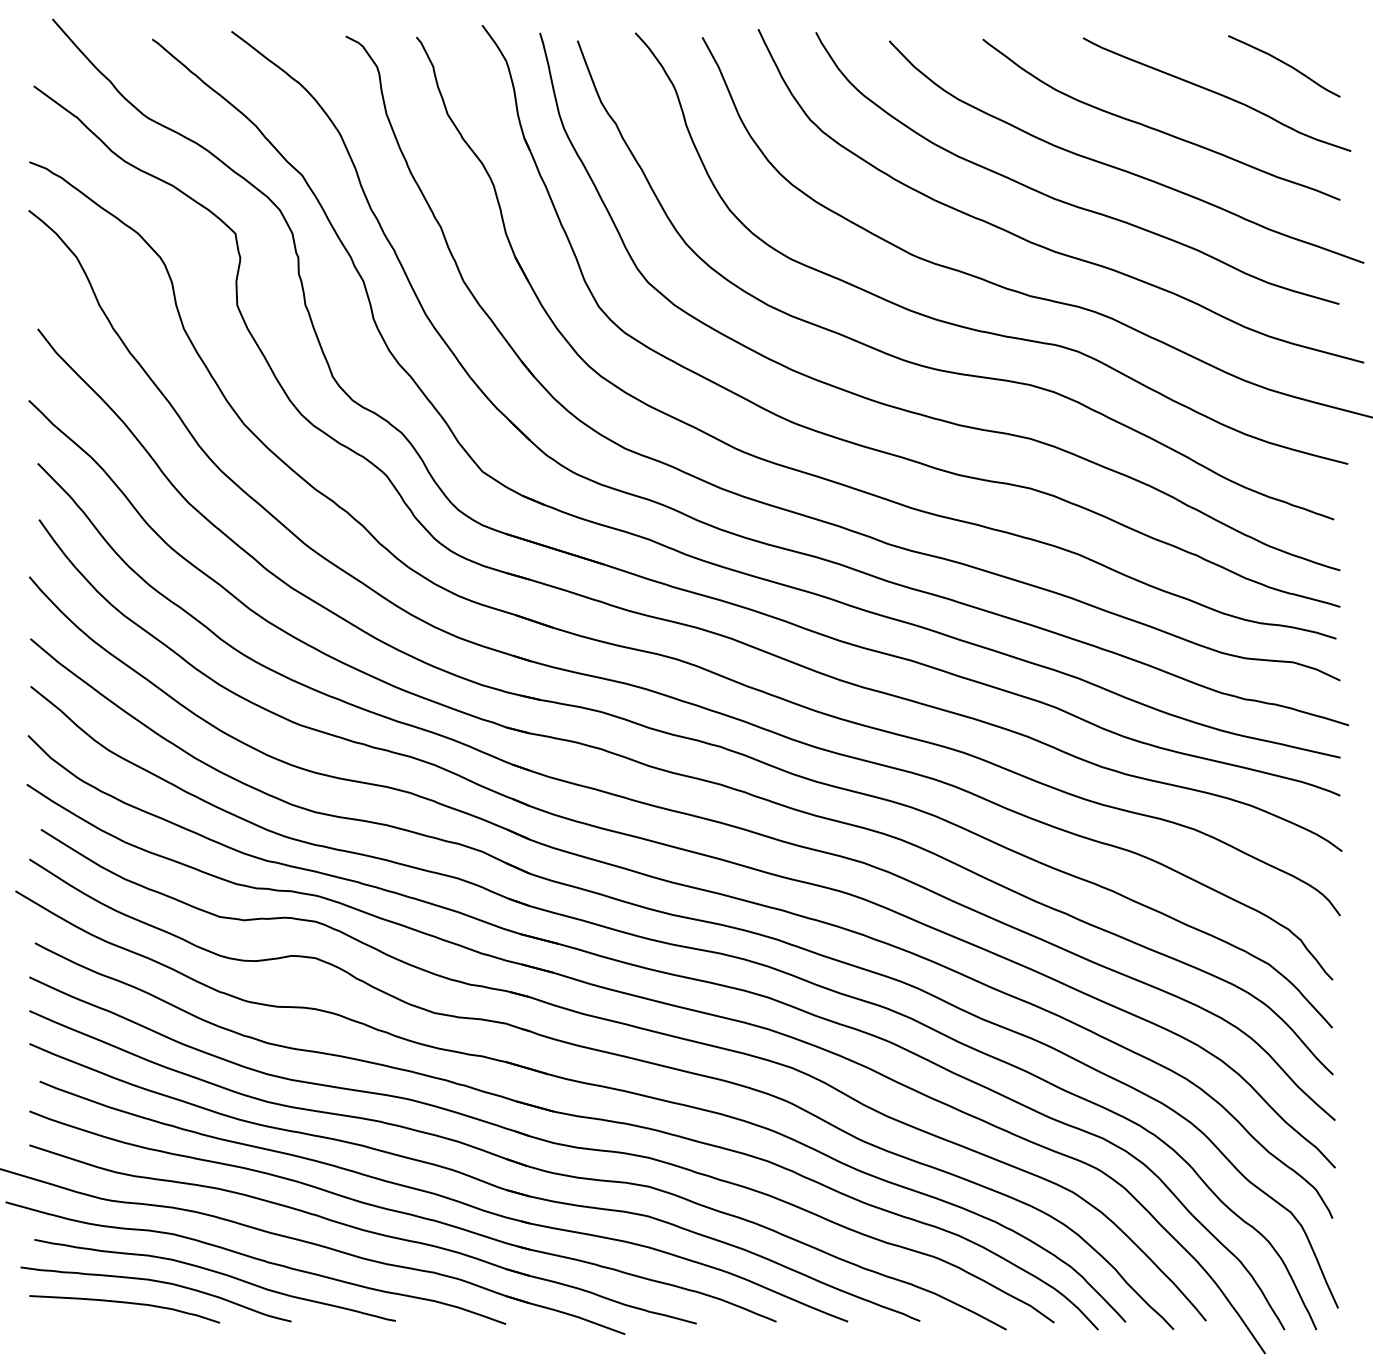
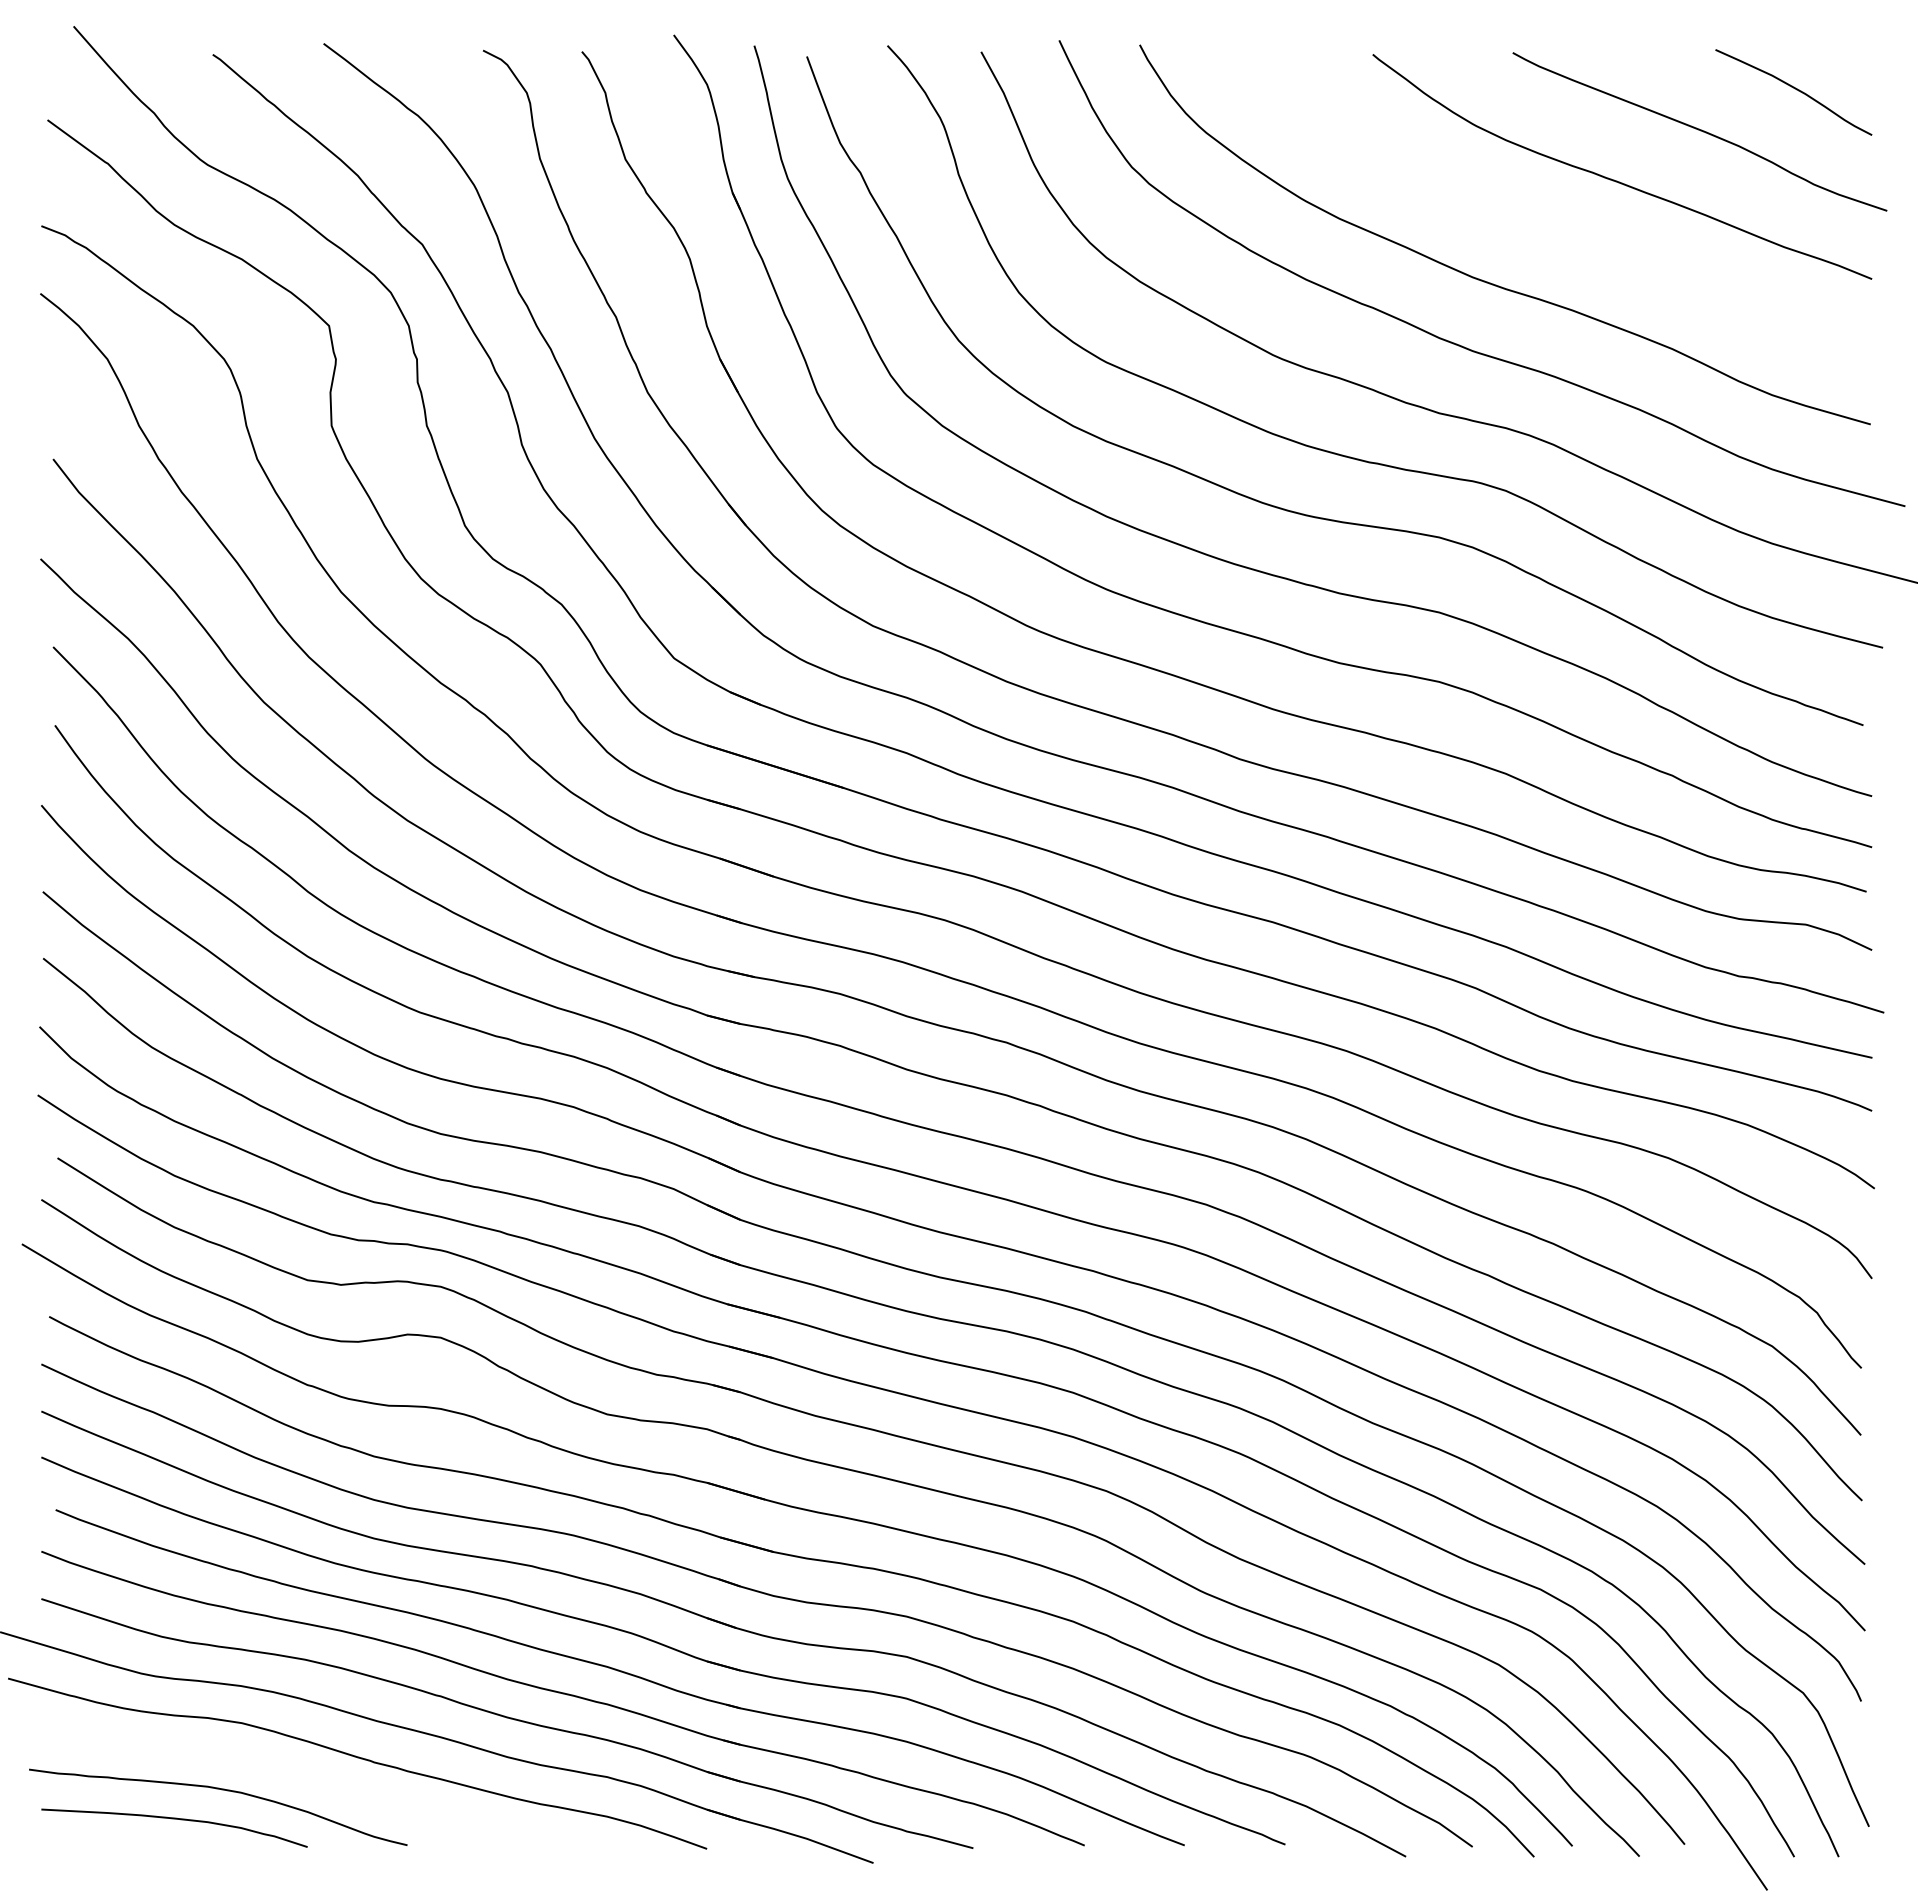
curve: (1121, 168) -> (1566, 235), removed
curve: (217, 1273) -> (303, 1777), removed

